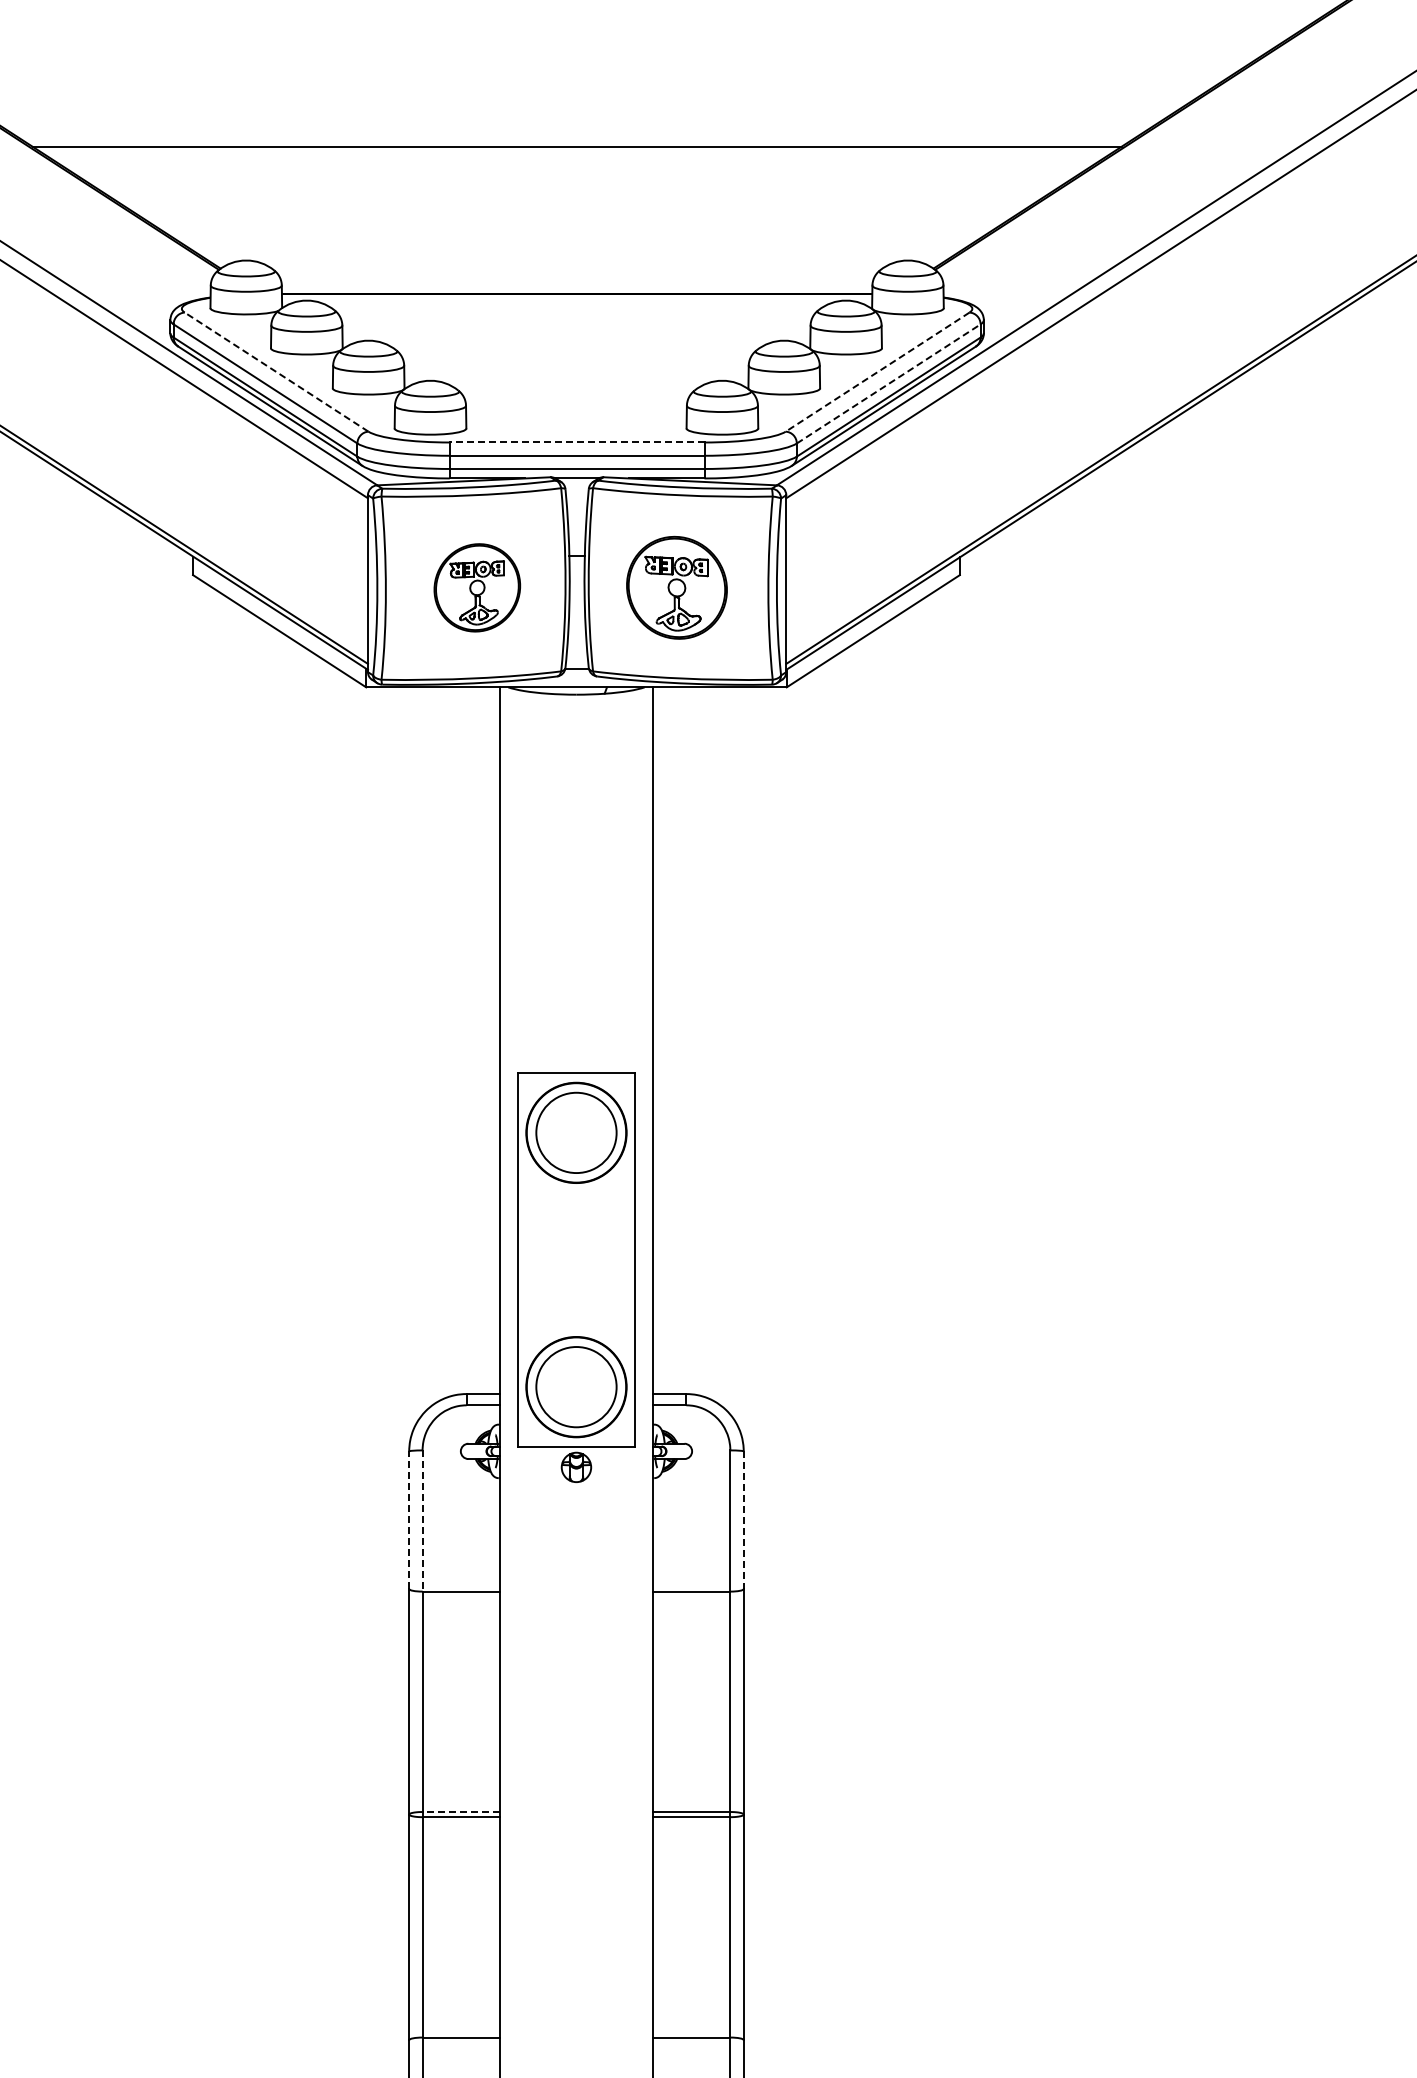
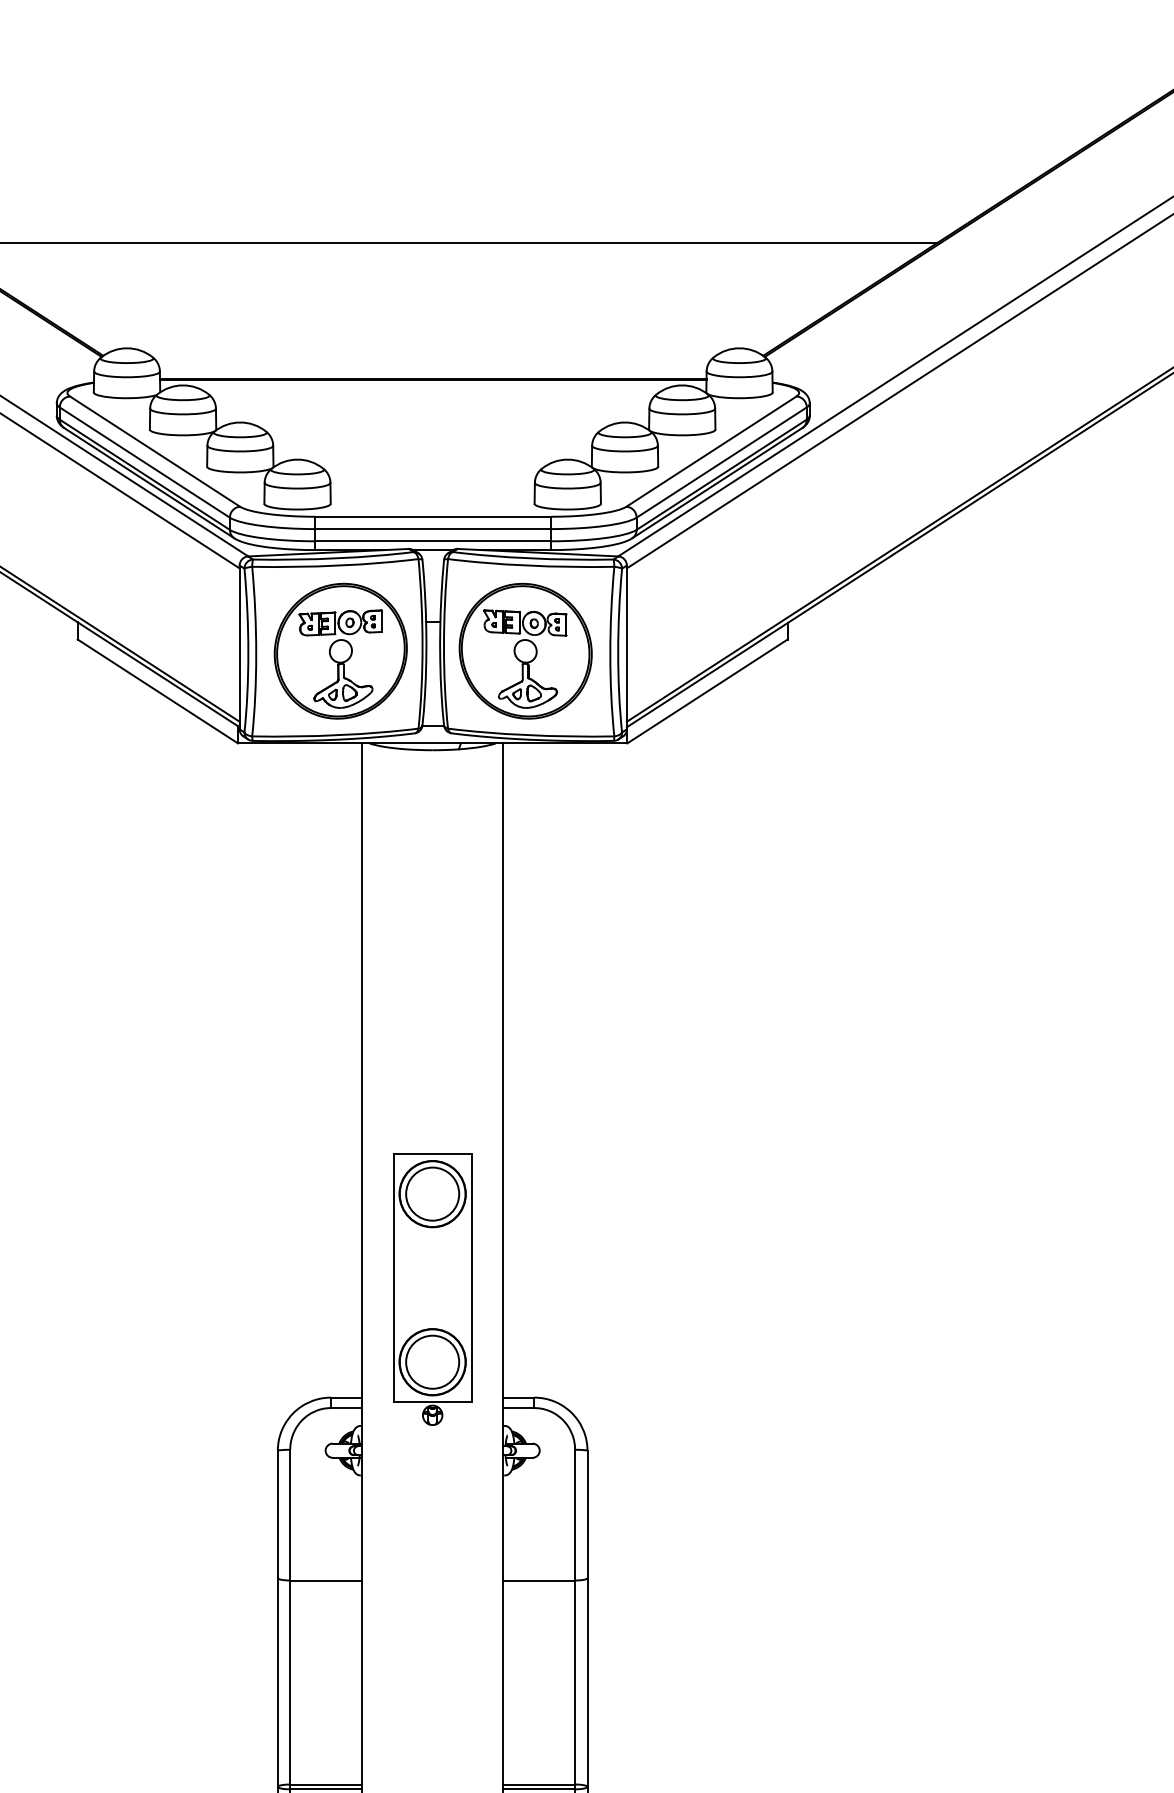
line: (276, 371) -> (154, 451), dashed -> solid
line: (877, 372) -> (711, 451), dashed -> solid
line: (889, 383) -> (722, 462), dashed -> solid
line: (576, 442) -> (432, 516), dashed -> solid
part: (477, 587) -> (341, 651), size x1.67
part: (676, 587) -> (525, 651), size x1.43
part: (576, 1277) -> (432, 1289), size x0.71
line: (409, 1520) -> (278, 1514), dashed -> solid
line: (743, 1520) -> (587, 1514), dashed -> solid
line: (422, 1521) -> (290, 1515), dashed -> solid
line: (461, 1812) -> (326, 1784), dashed -> solid

